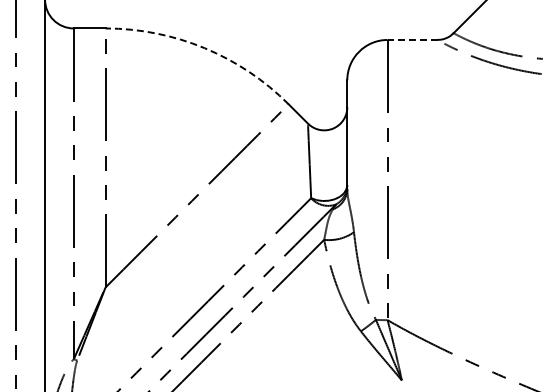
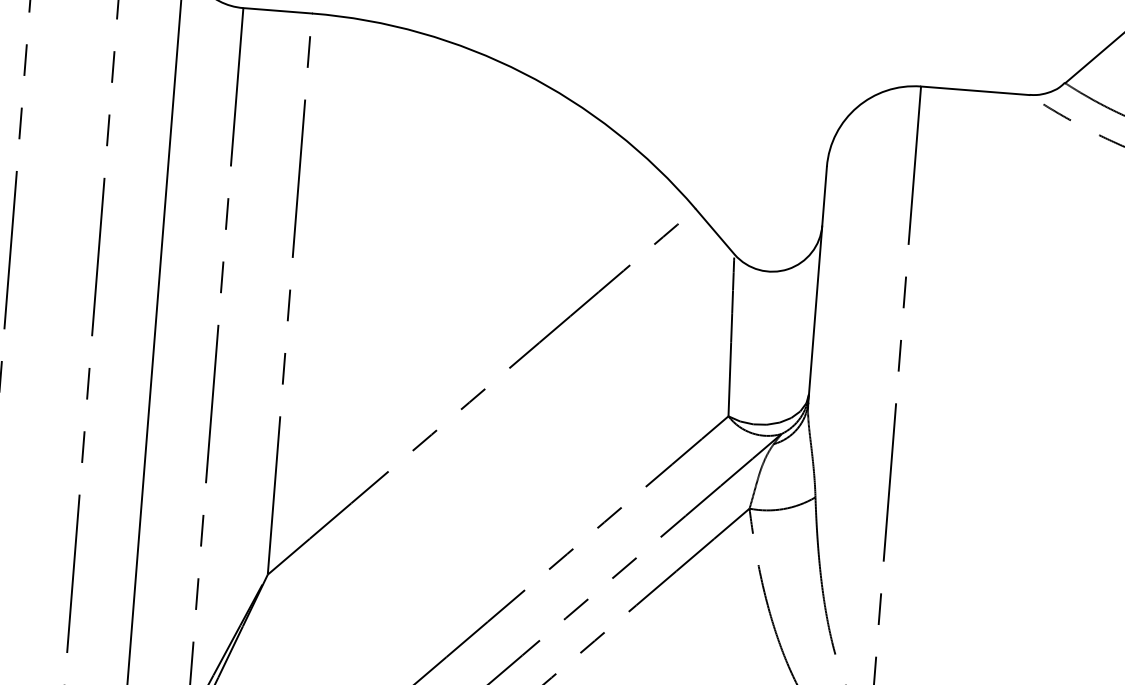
line: (412, 39) -> (975, 89), dashed -> solid
arc: (204, 48) -> (522, 73), dashed -> solid

